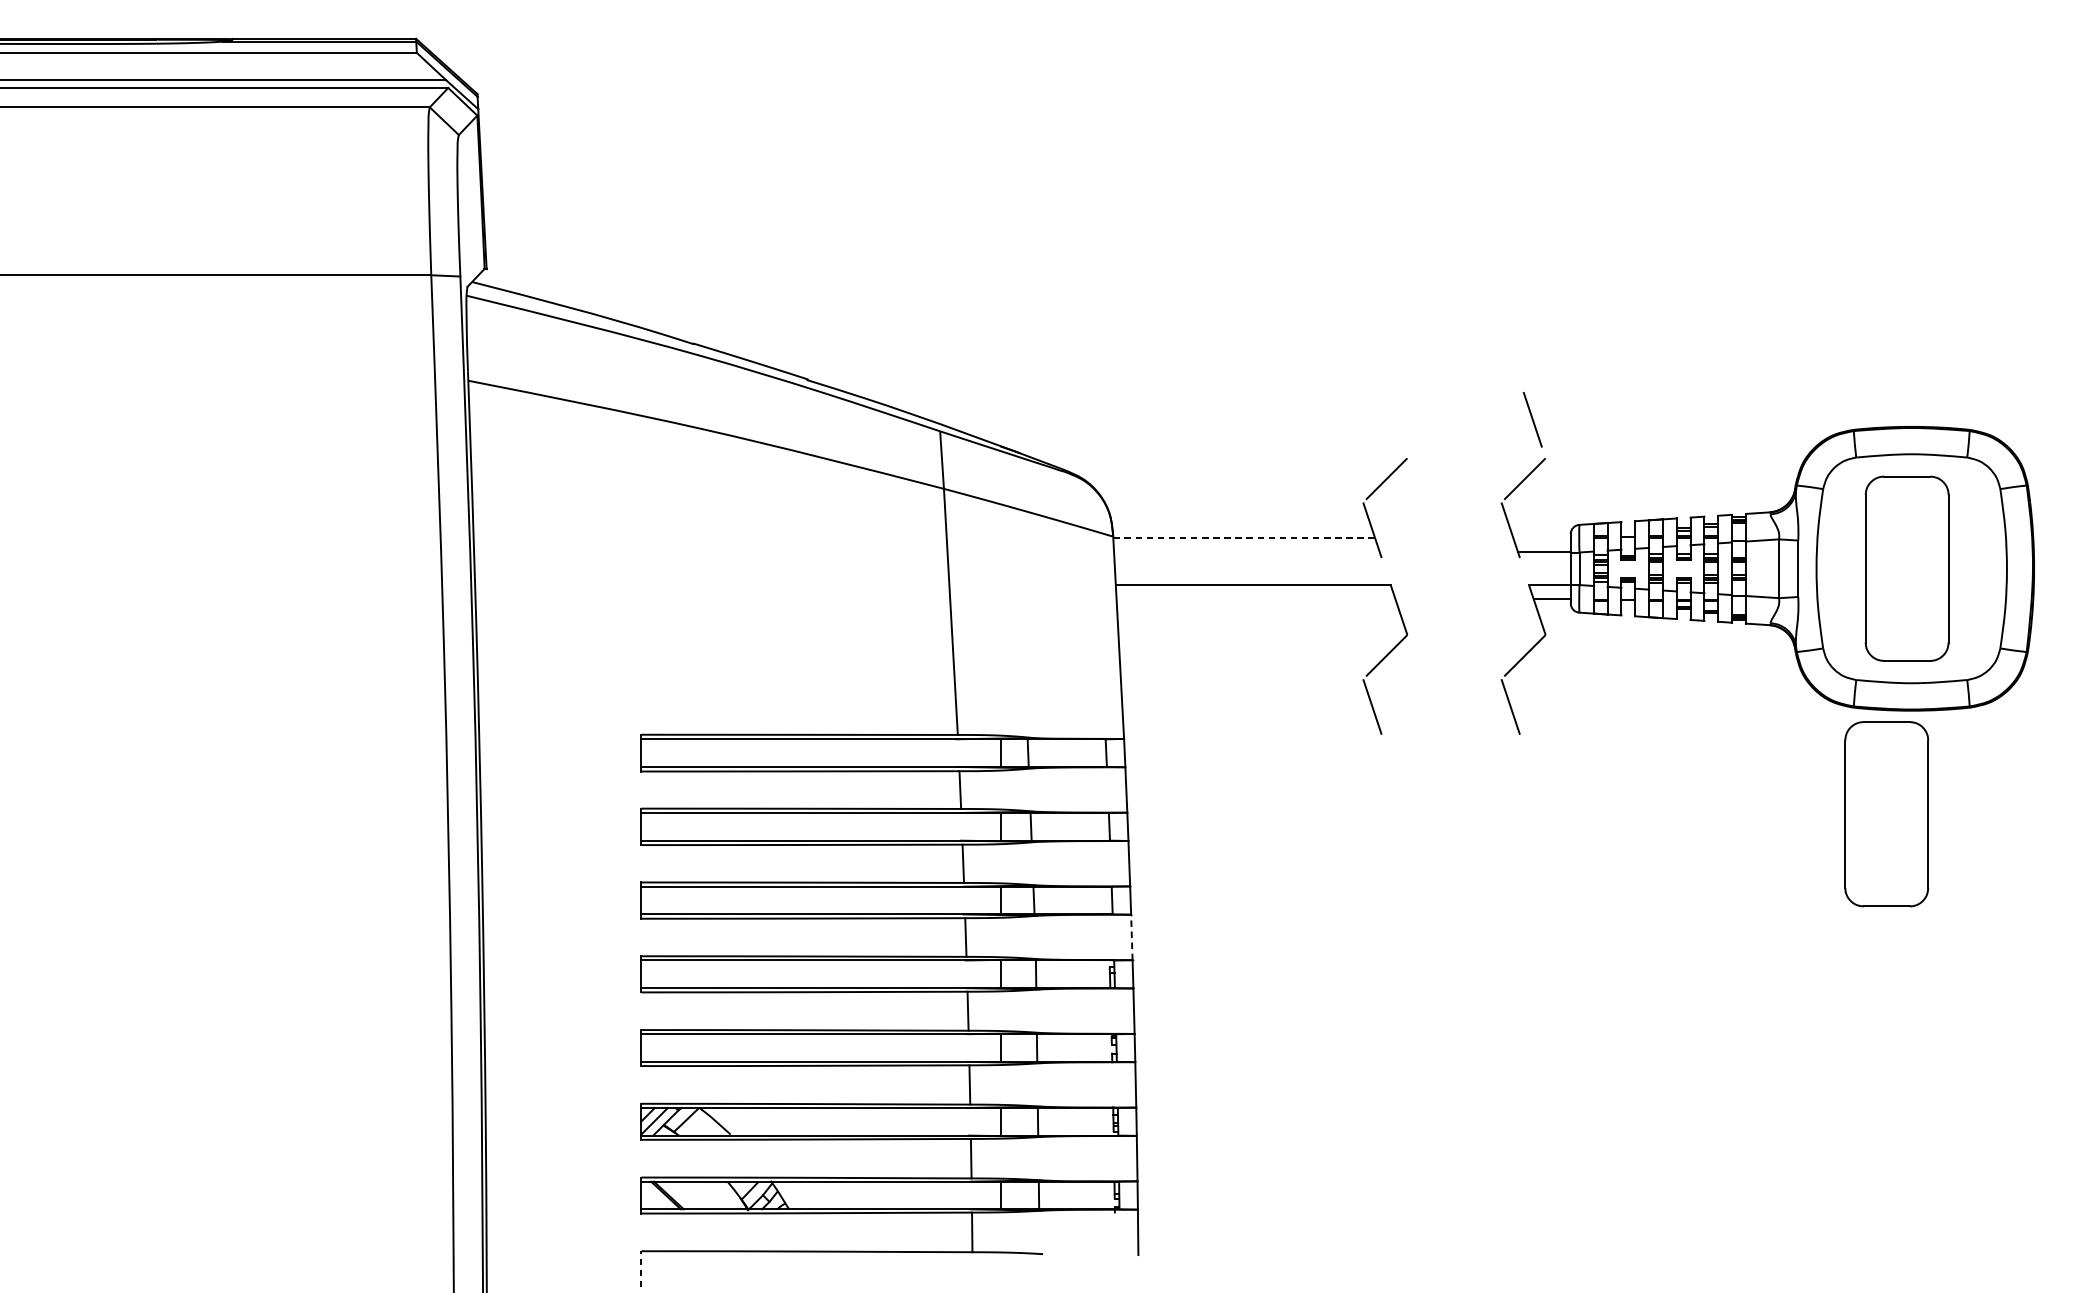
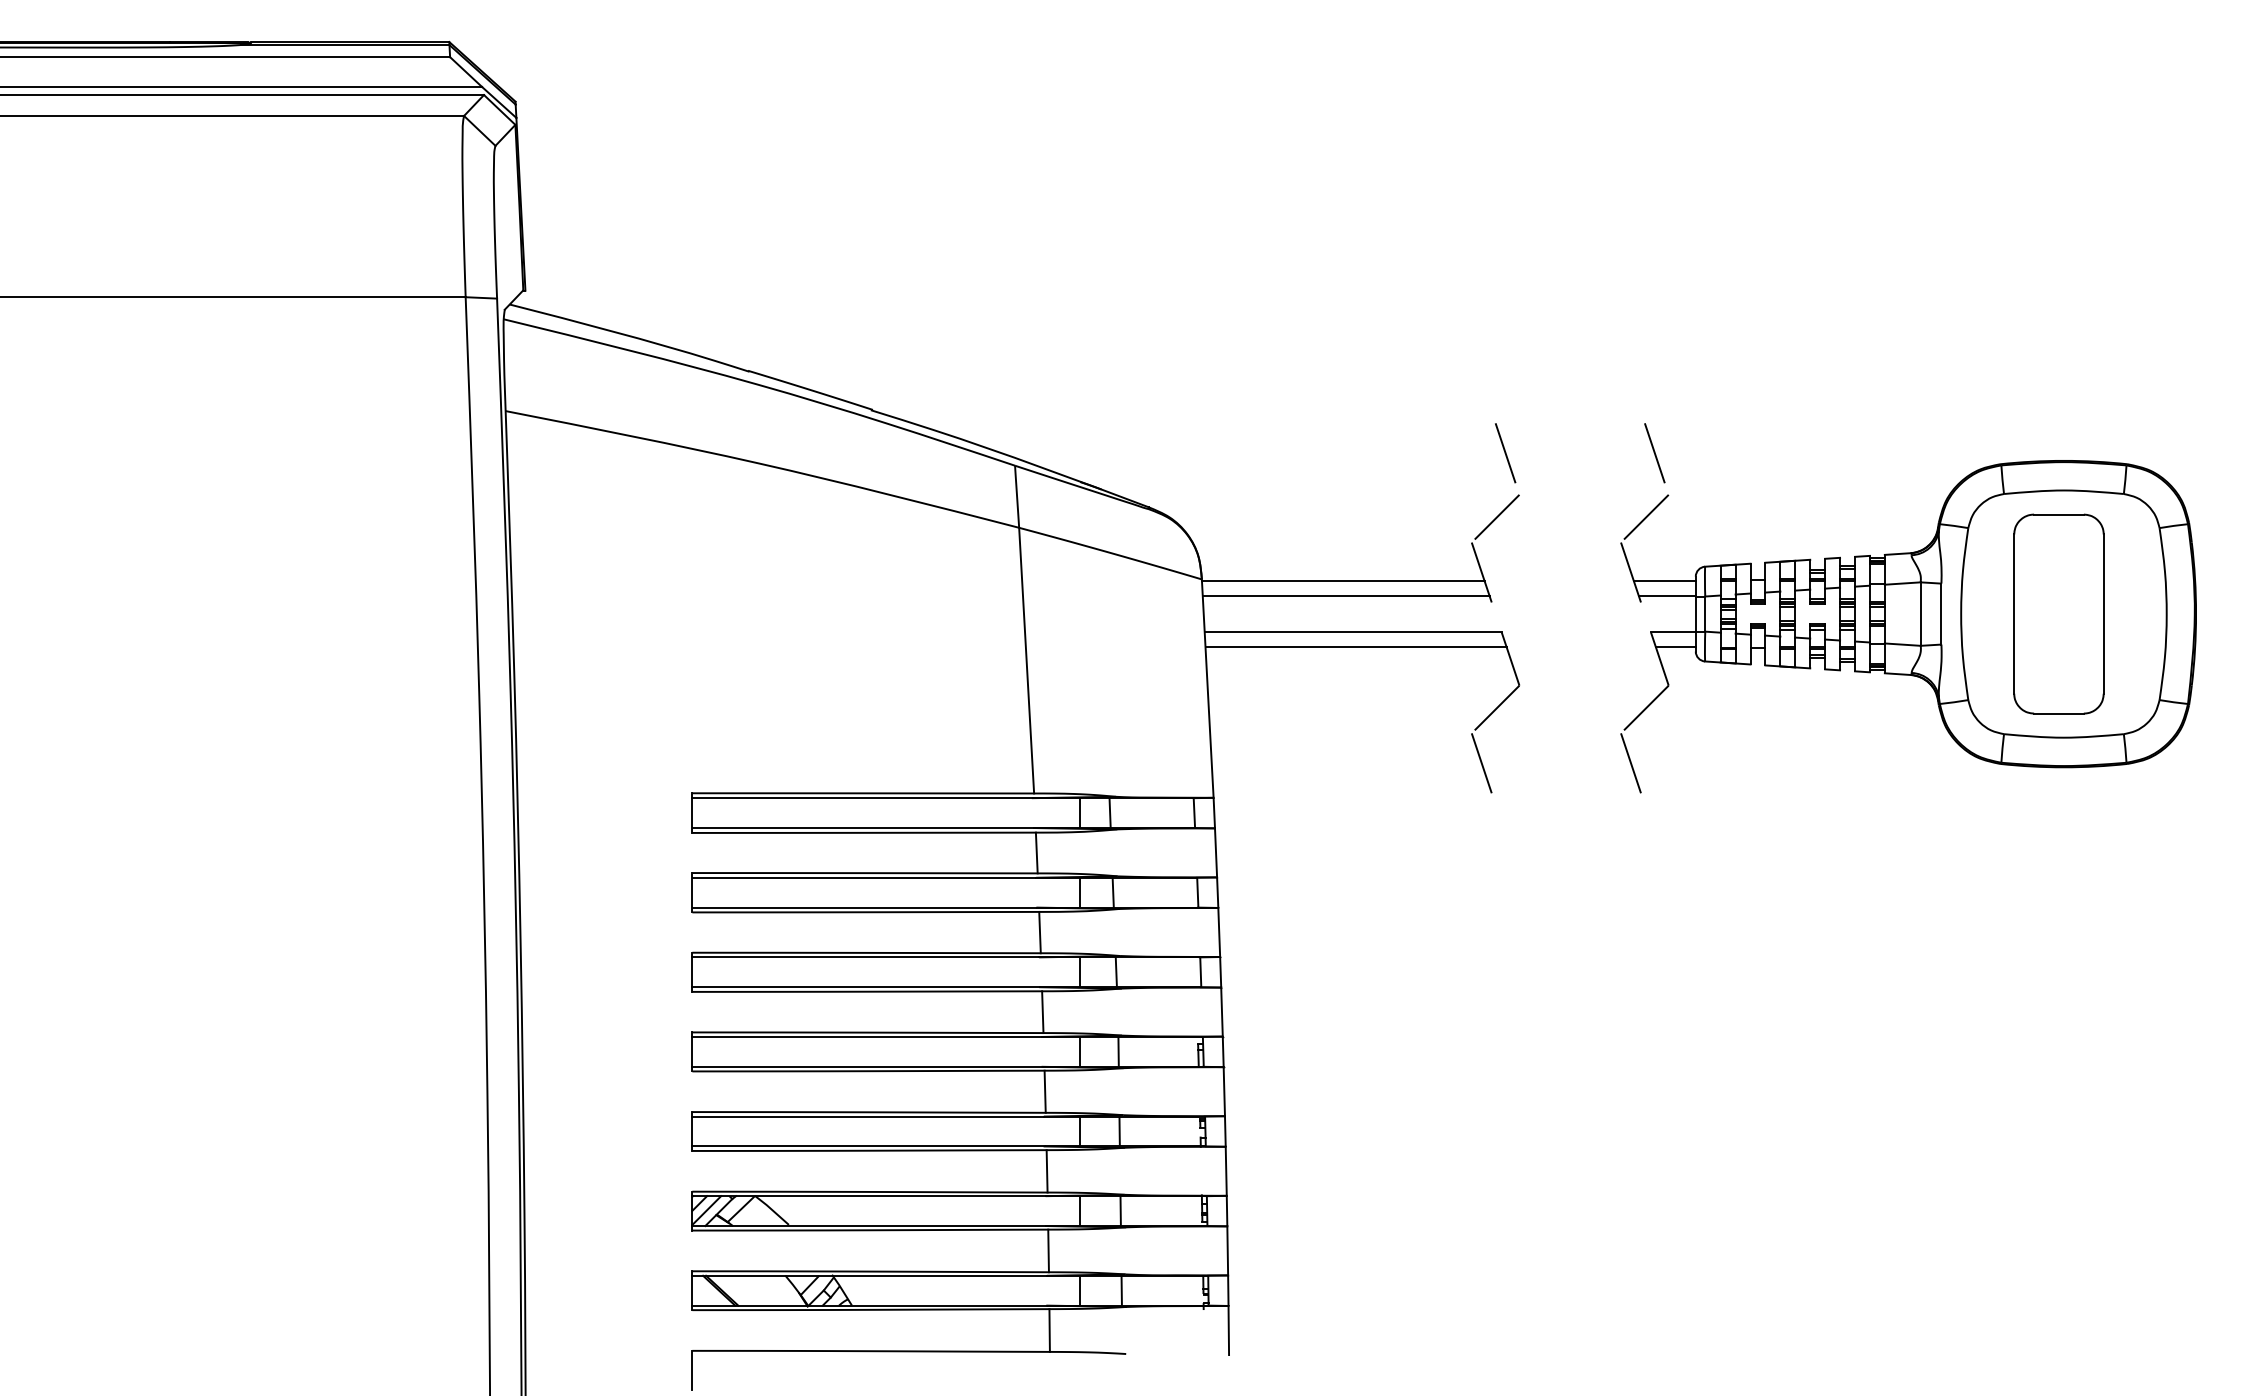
line: (1394, 420) -> (1505, 453), added
line: (1244, 538) -> (1343, 581), dashed -> solid
line: (1541, 538) -> (1664, 581), added
line: (1246, 552) -> (1345, 596), added
line: (1255, 598) -> (1355, 646), added
part: (1886, 813) -> (2036, 878), removed
line: (1131, 937) -> (1221, 1012), dashed -> solid
line: (641, 1268) -> (692, 1369), dashed -> solid

